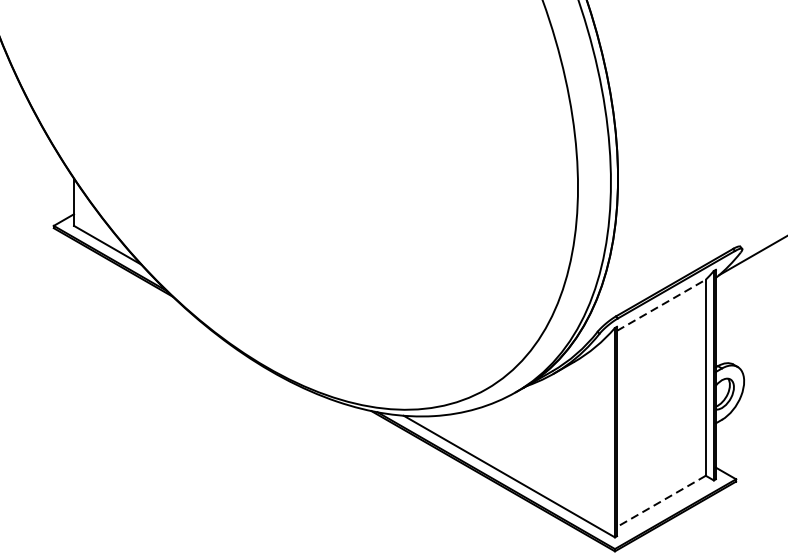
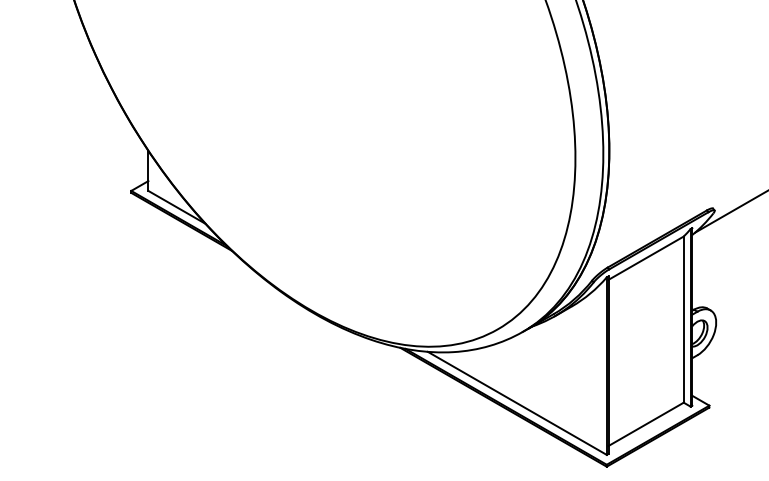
line: (661, 304) -> (646, 257), dashed -> solid
line: (660, 501) -> (645, 424), dashed -> solid

